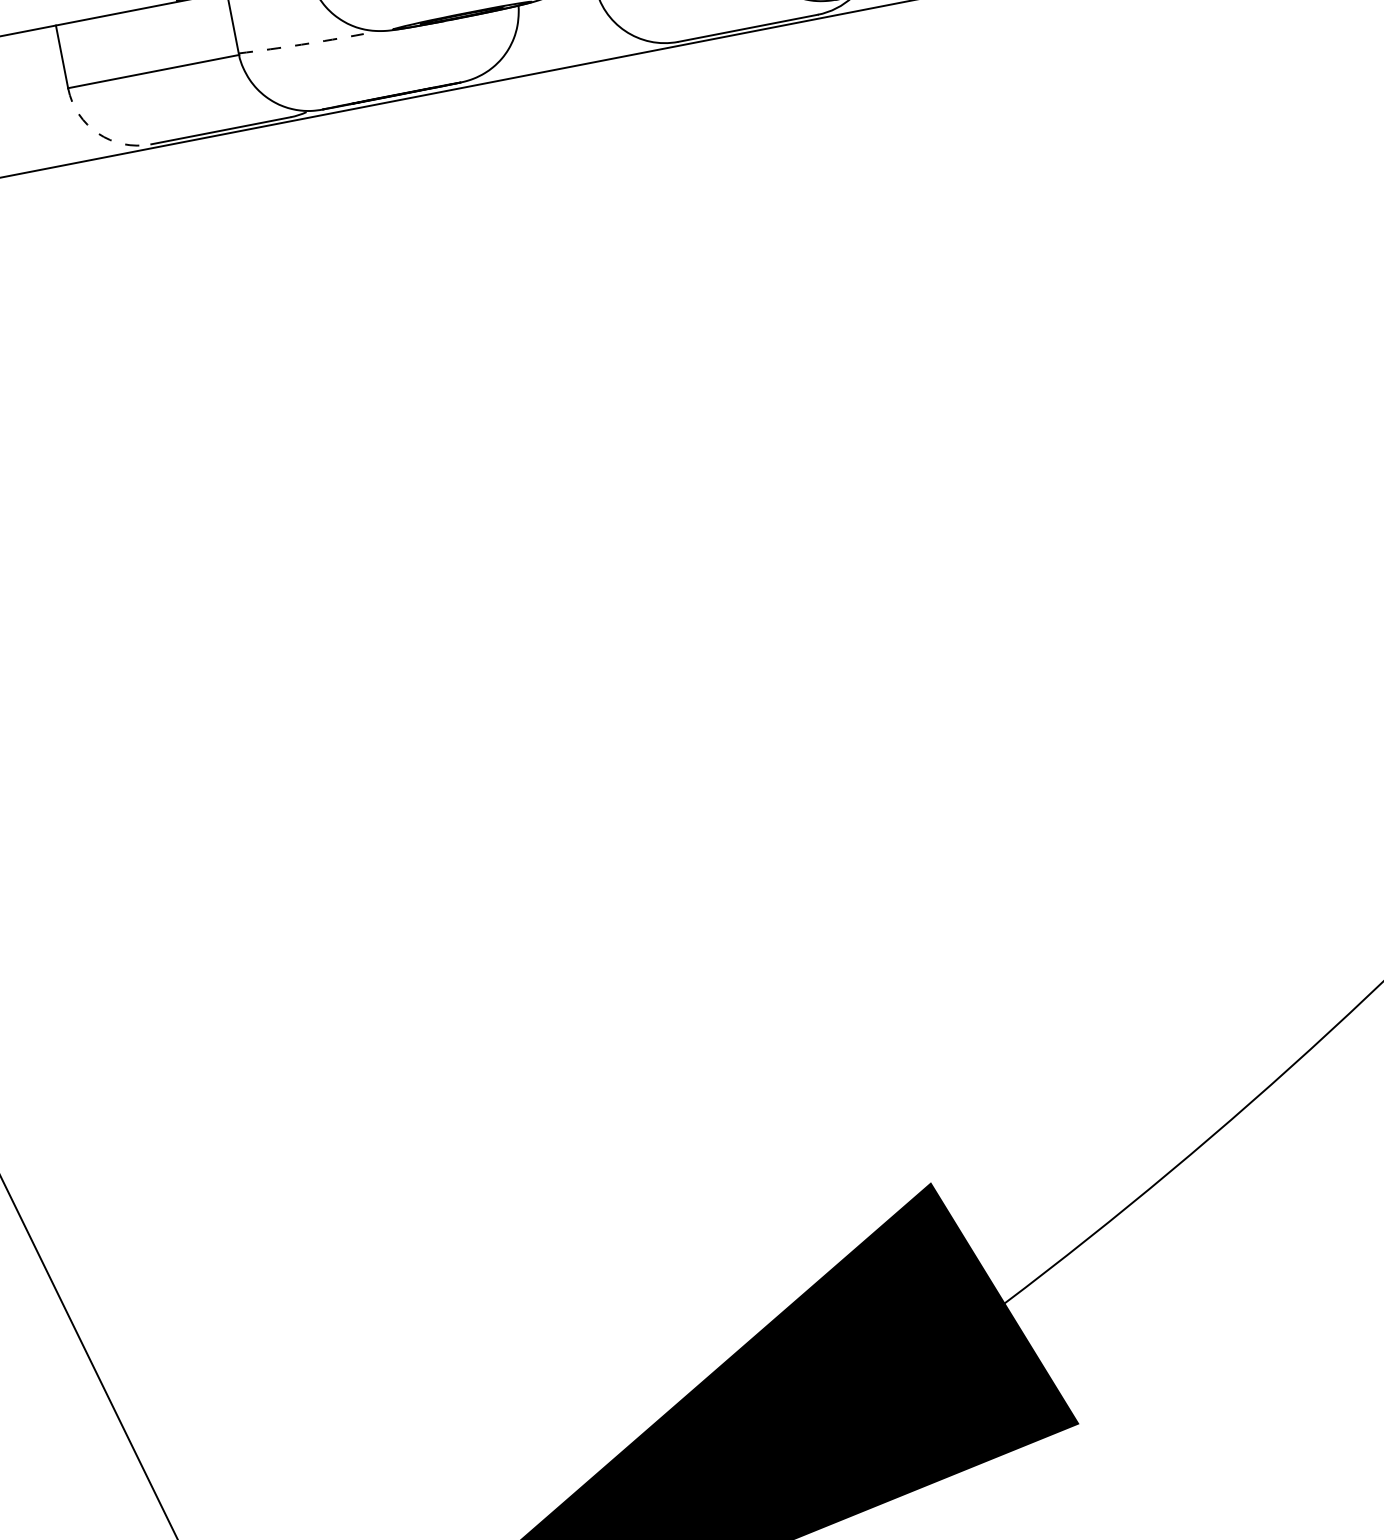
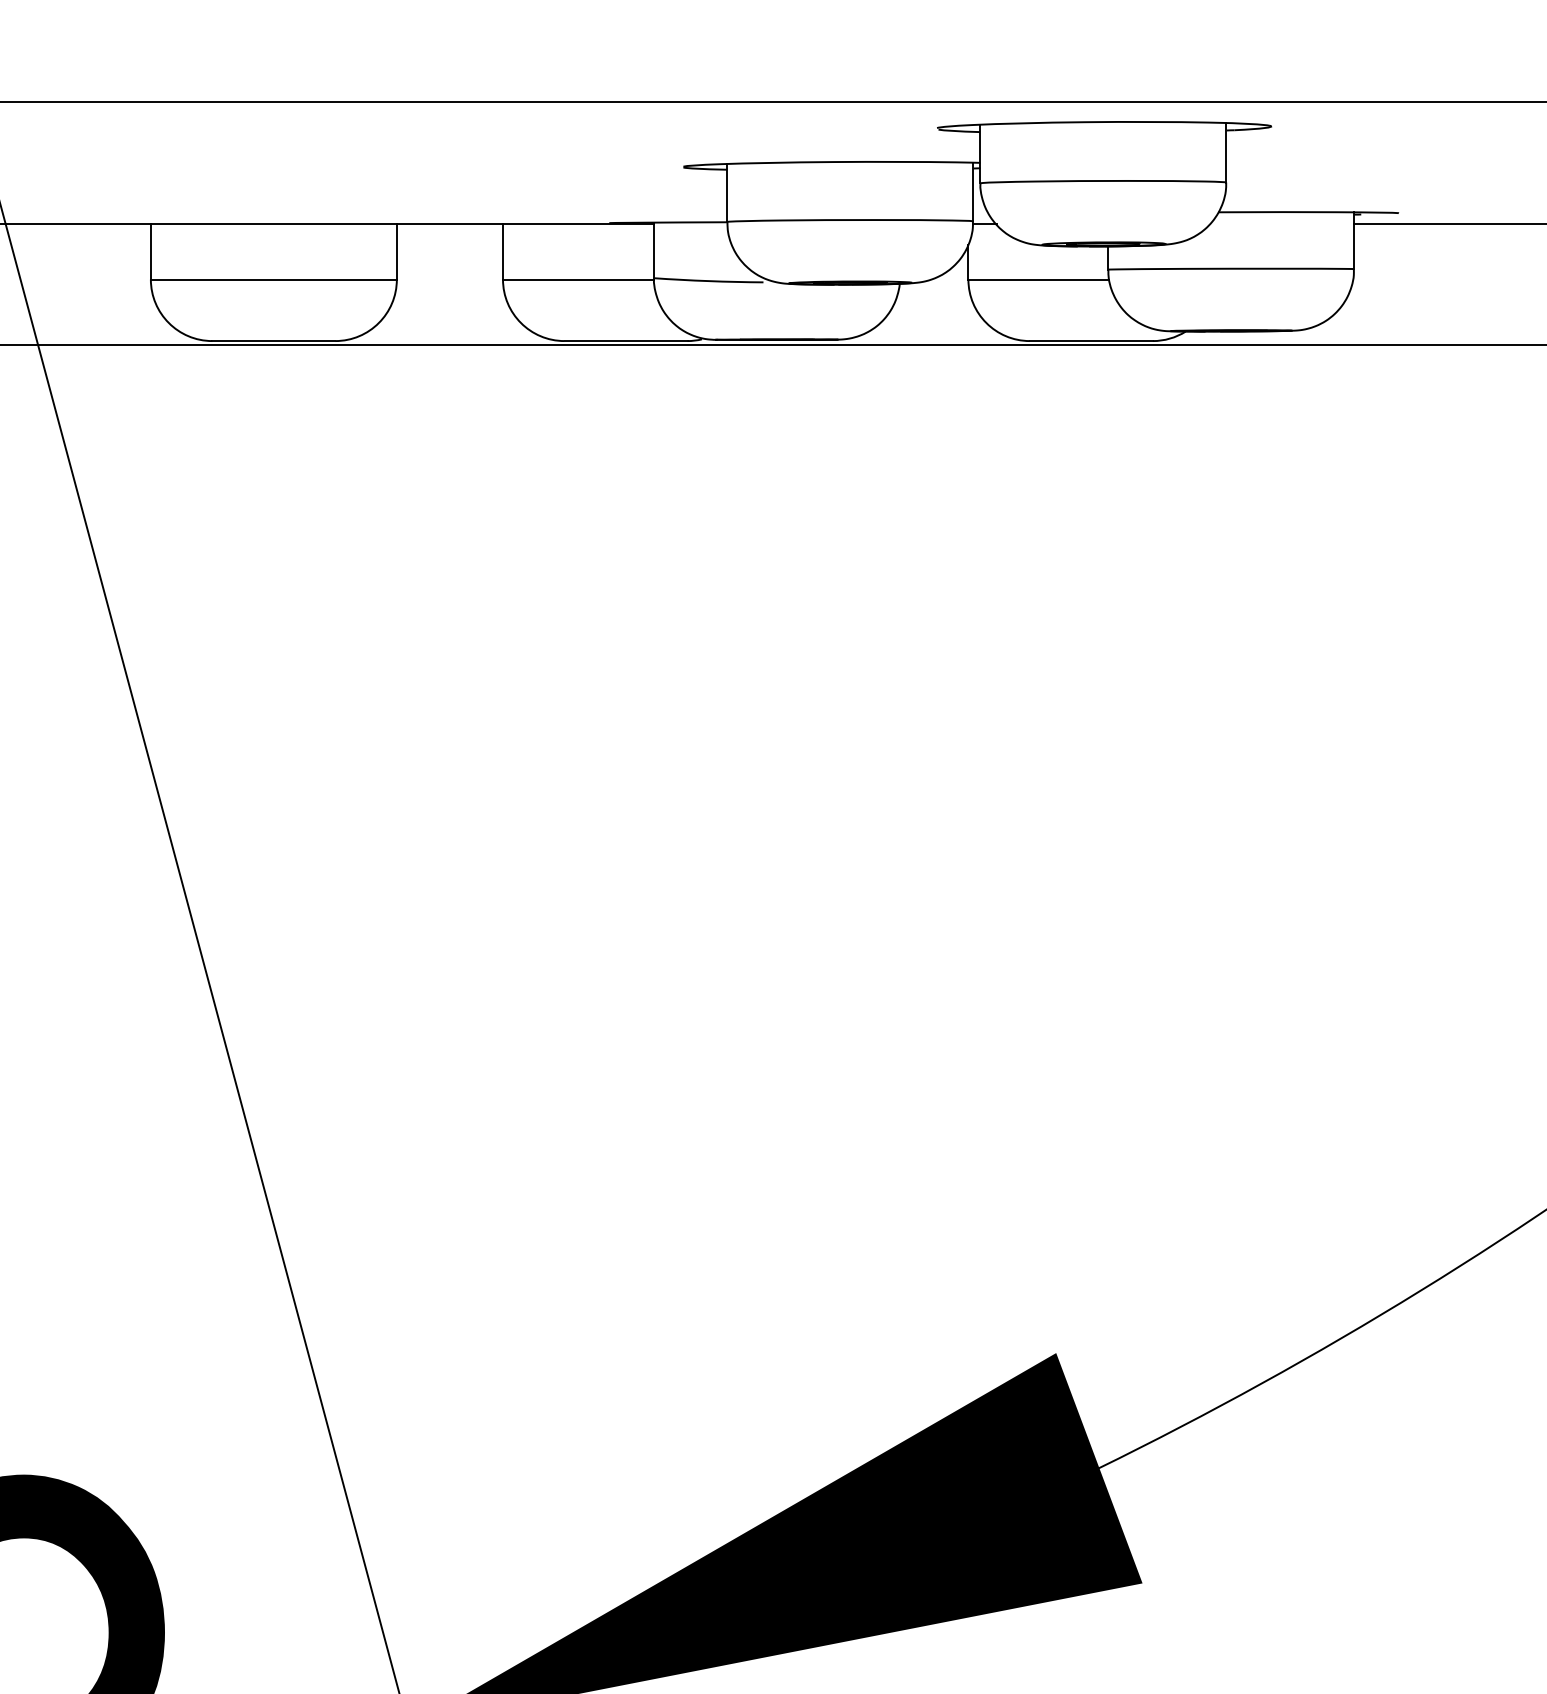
arc: (301, 45) -> (708, 281), dashed -> solid
arc: (98, 133) -> (521, 323), dashed -> solid

